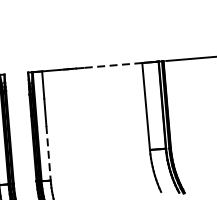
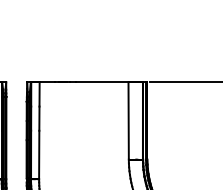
line: (111, 65) -> (101, 82), dashed -> solid
line: (48, 153) -> (39, 155), dashed -> solid

